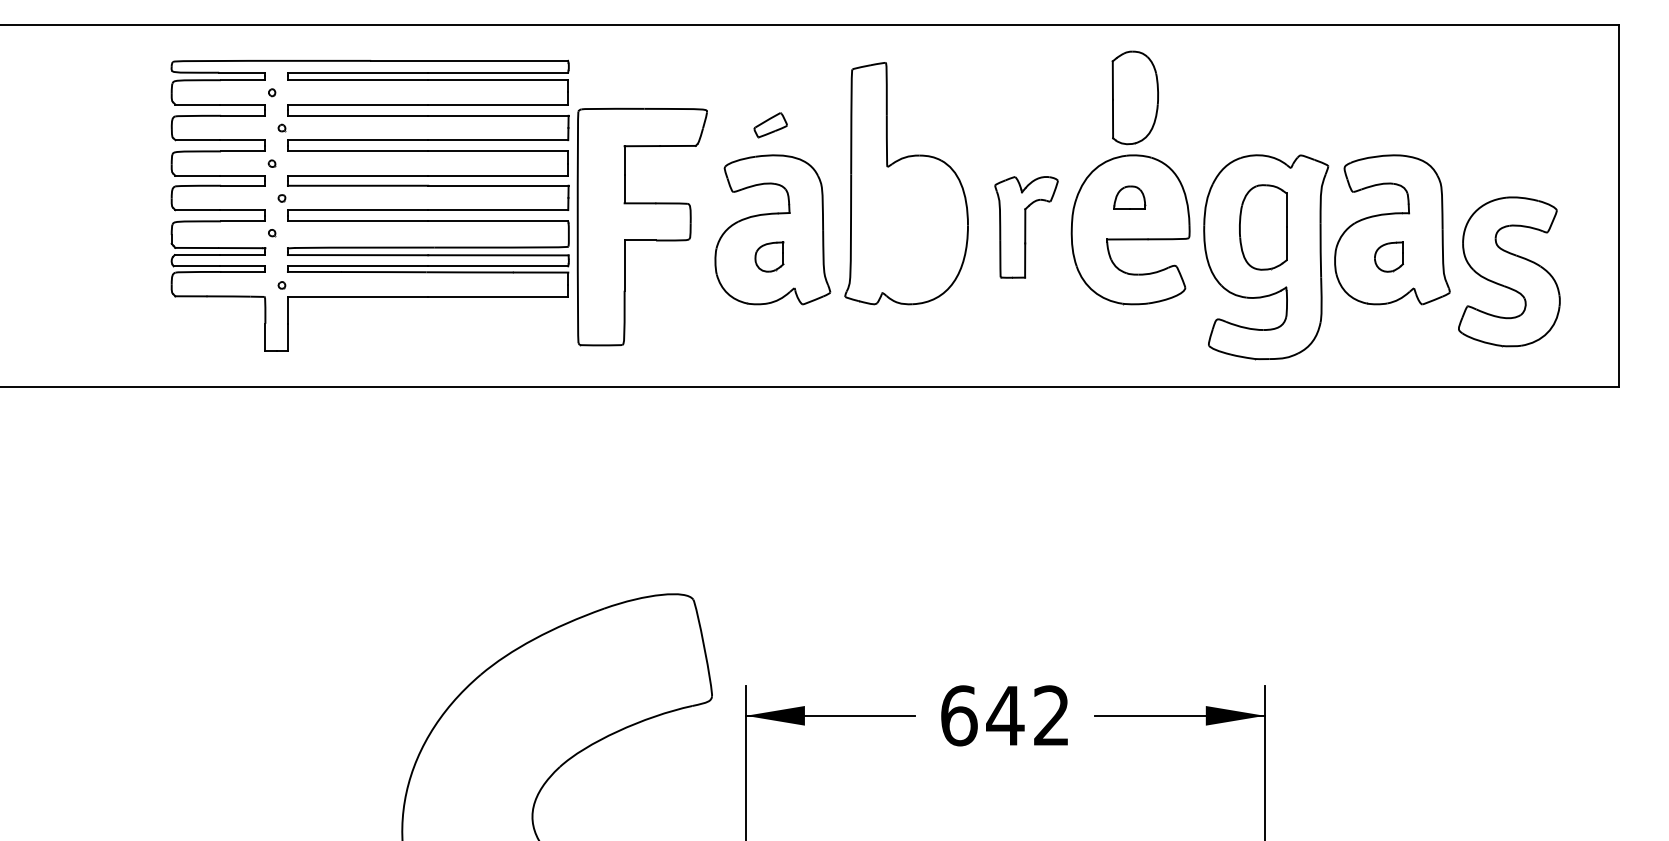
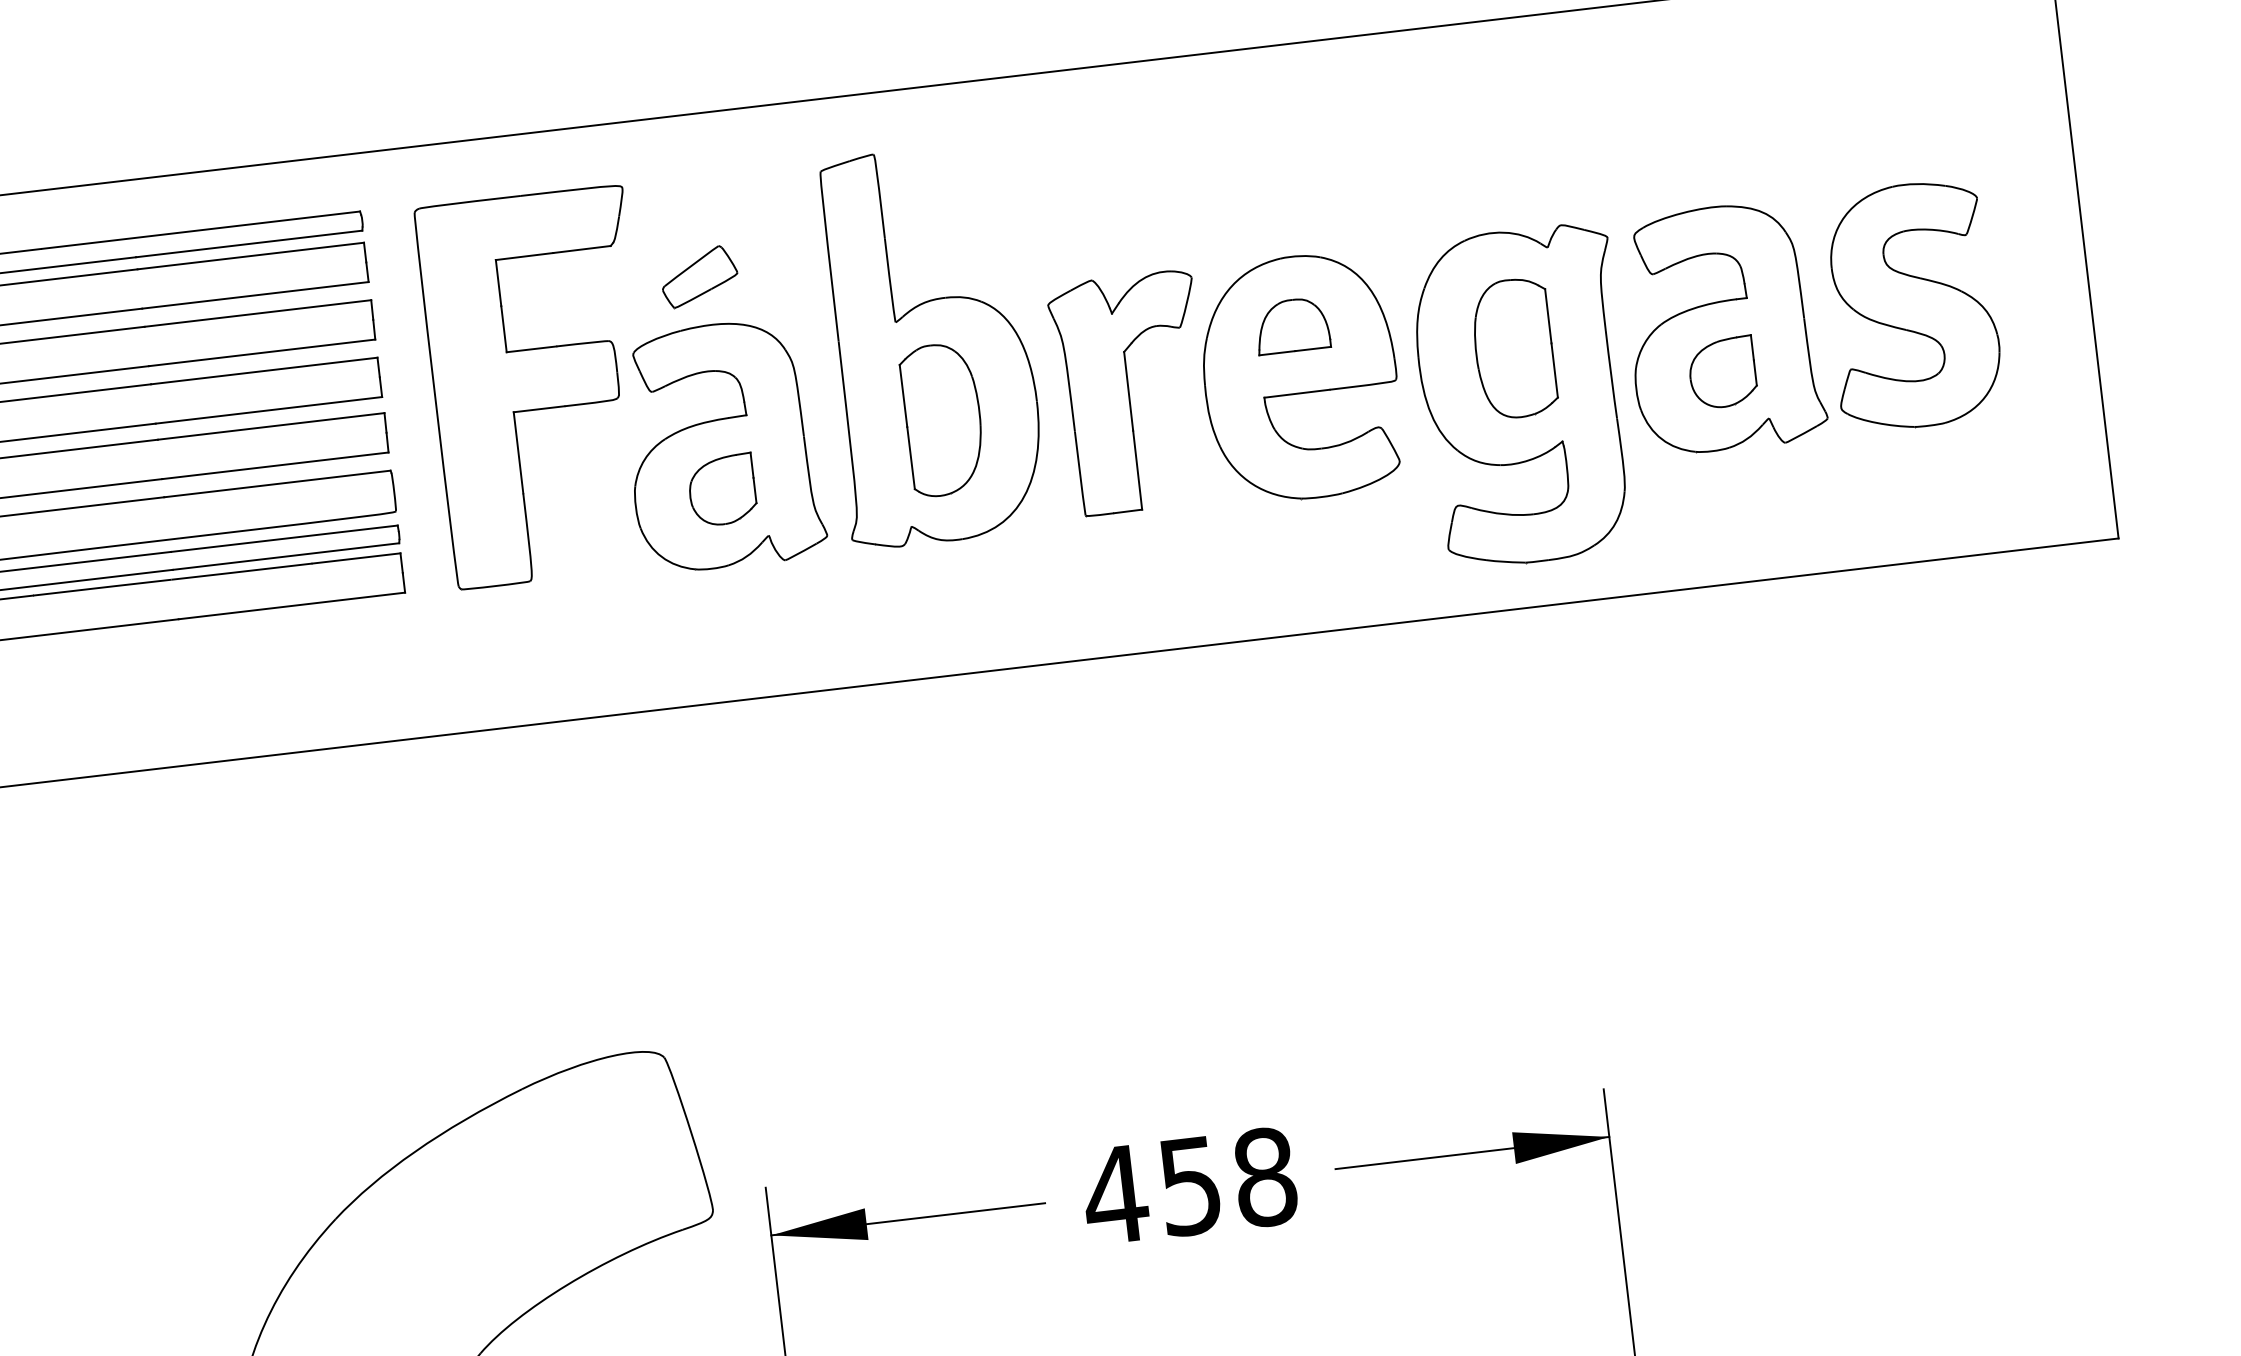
part: (1134, 97) -> (941, 419), moved
part: (770, 125) -> (699, 277), size x1.43
part: (1129, 197) -> (1292, 325), size x1.43
part: (641, 226) -> (538, 386), moved
part: (1026, 227) -> (1131, 393), size x1.43
part: (769, 256) -> (722, 489), size x1.43
part: (1388, 256) -> (1721, 371), size x1.43
part: (1509, 271) -> (1912, 305), moved
text: (1004, 715) -> (1188, 1185), 642 -> 458

